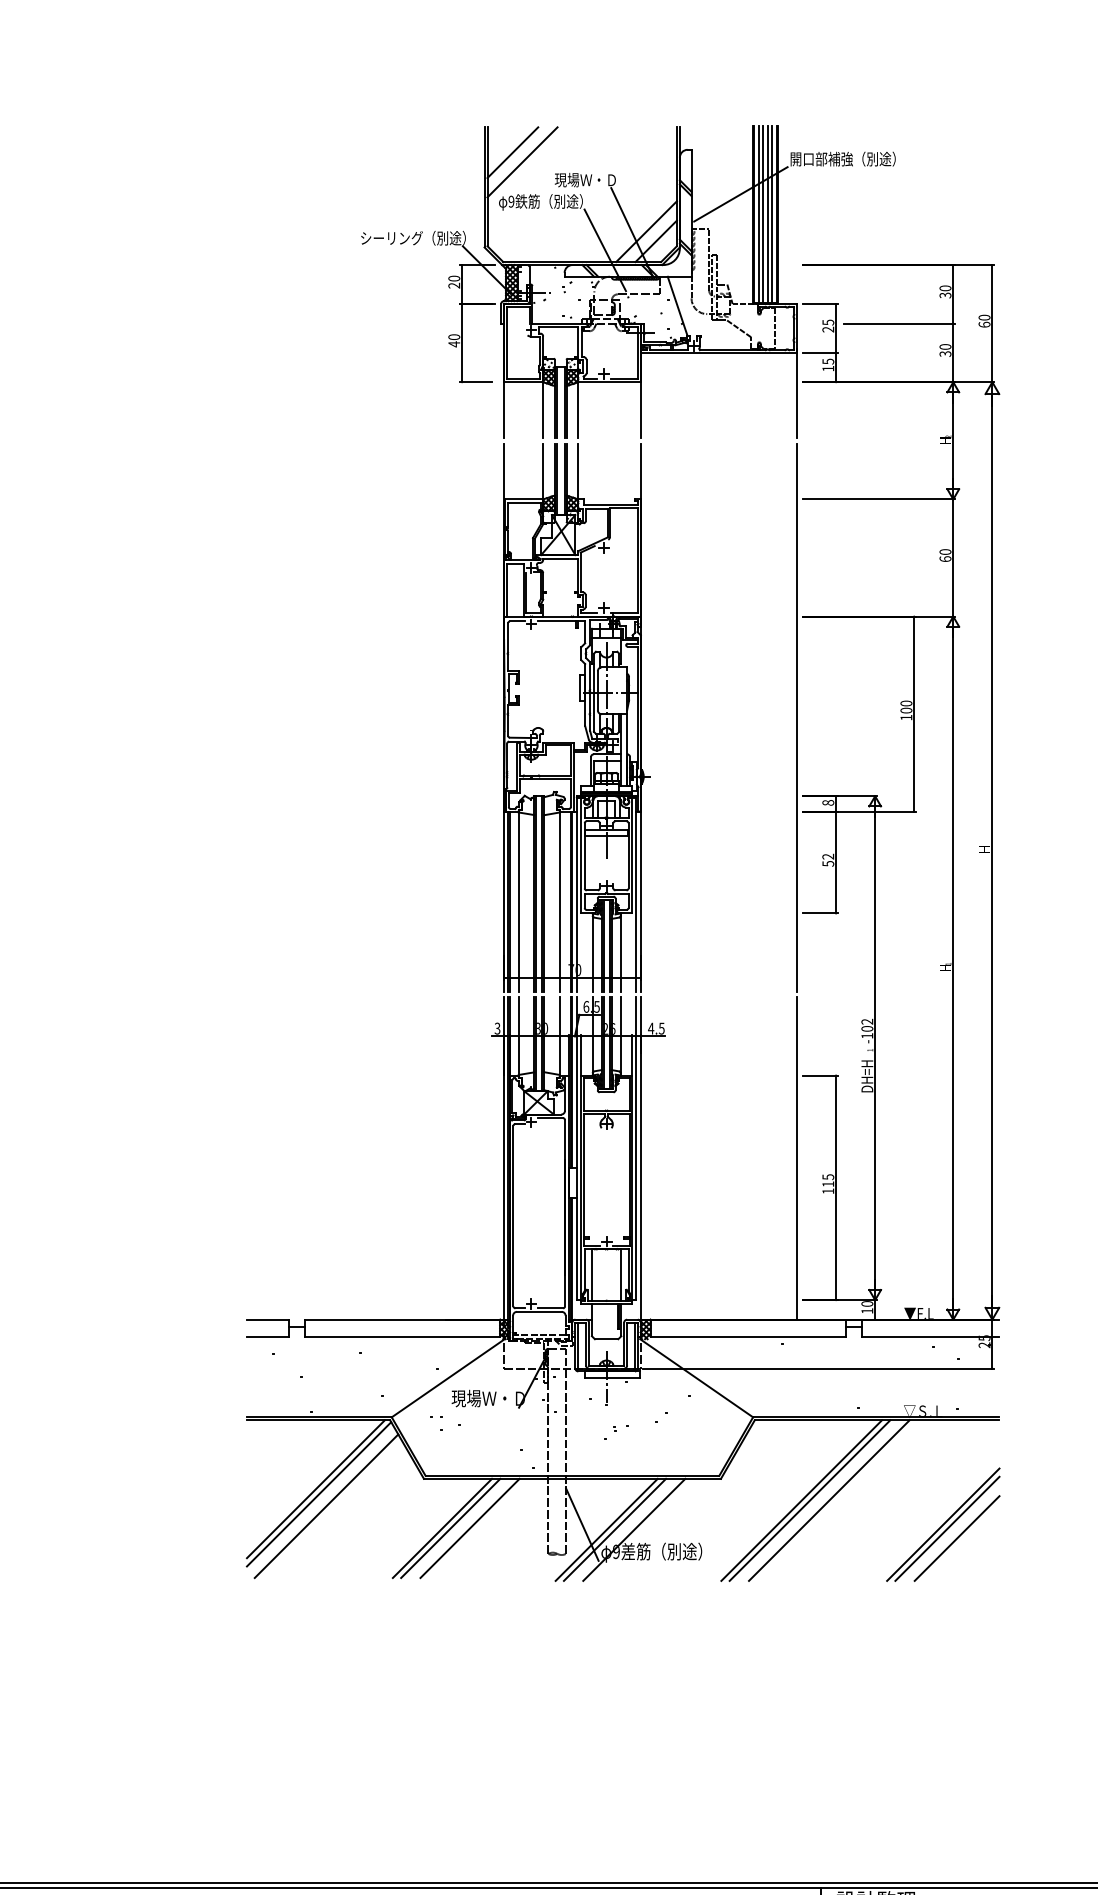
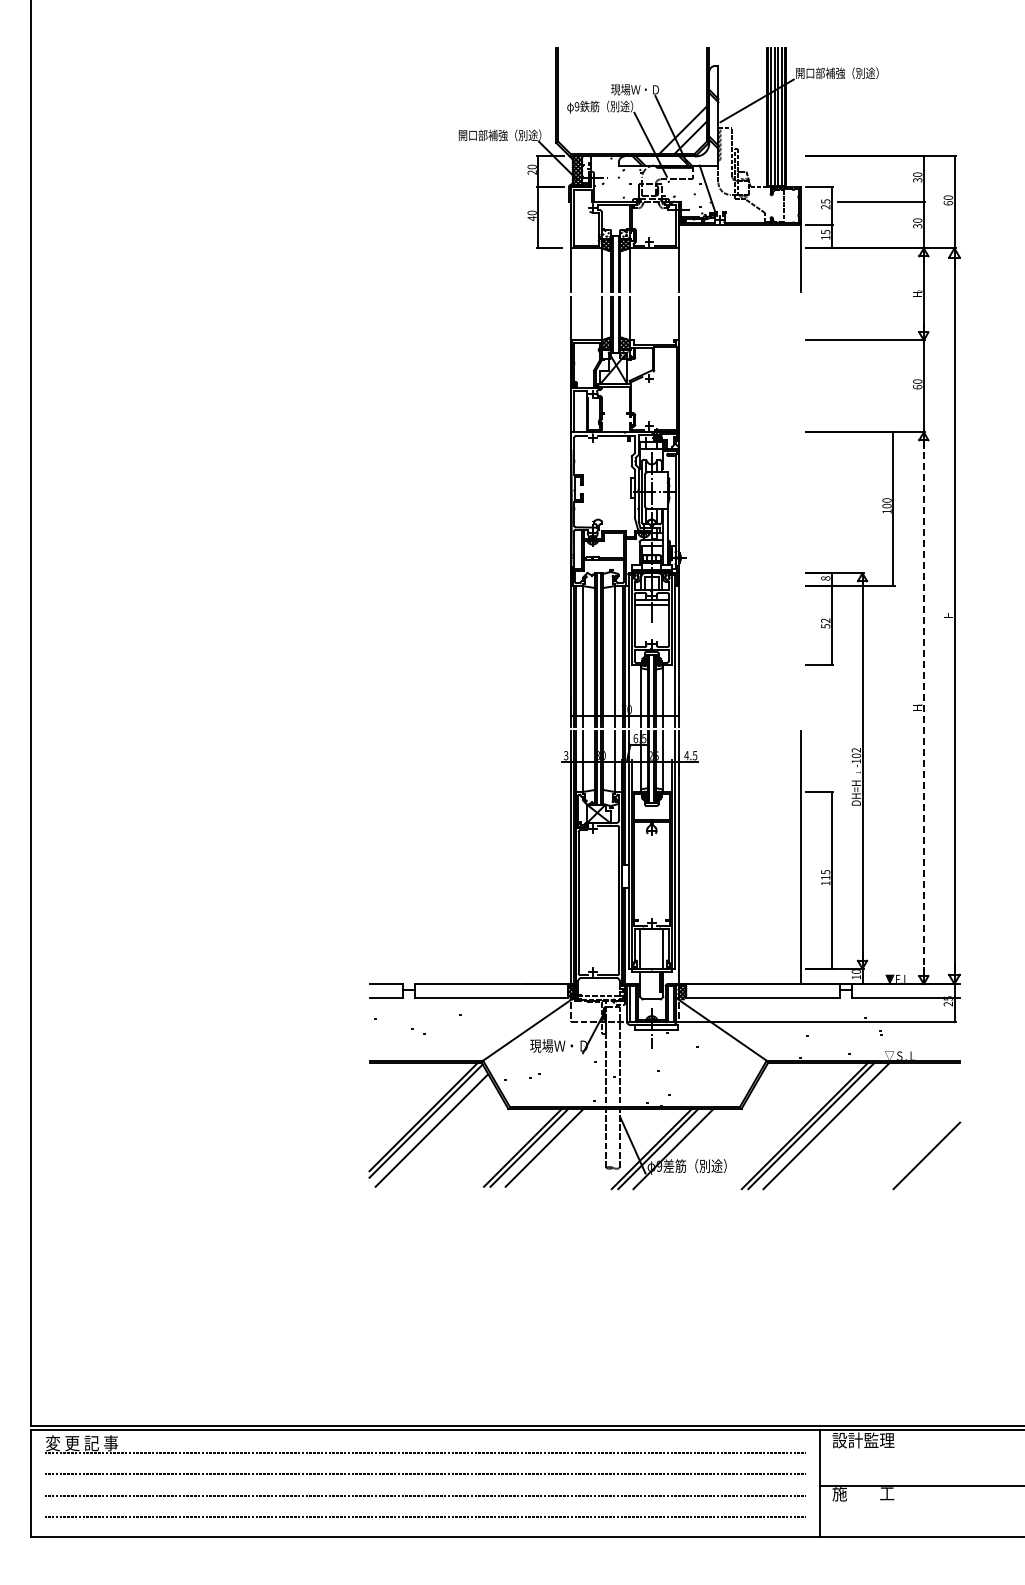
line: (513, 153) -> (578, 68), removed
line: (522, 161) -> (585, 75), removed
text: (390, 238) -> (482, 135), シーリング（別途） -> 開口部補強（別途）
line: (797, 717) -> (801, 511), removed
line: (952, 968) -> (923, 708), solid -> dashed
part: (942, 1524) -> (915, 1144), removed

